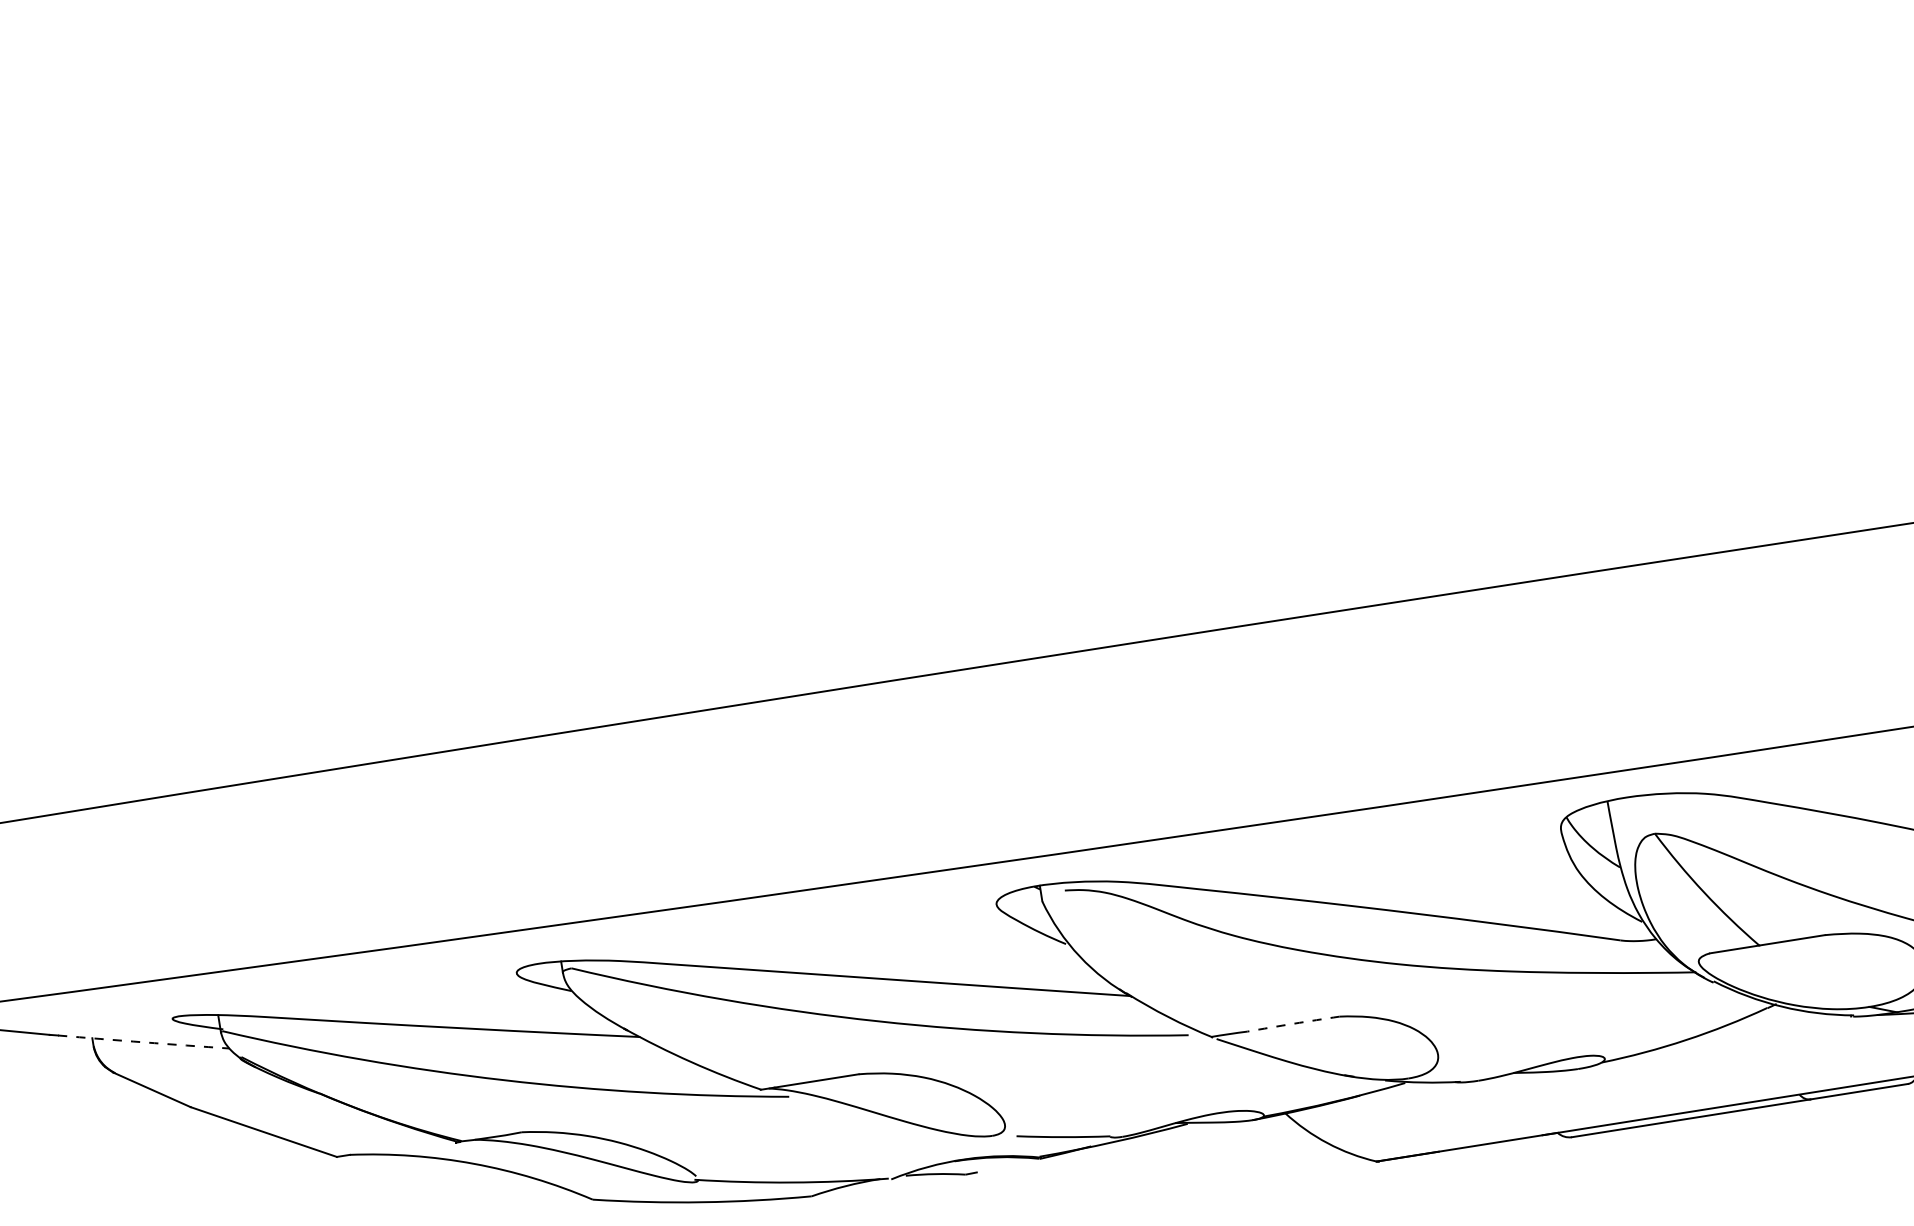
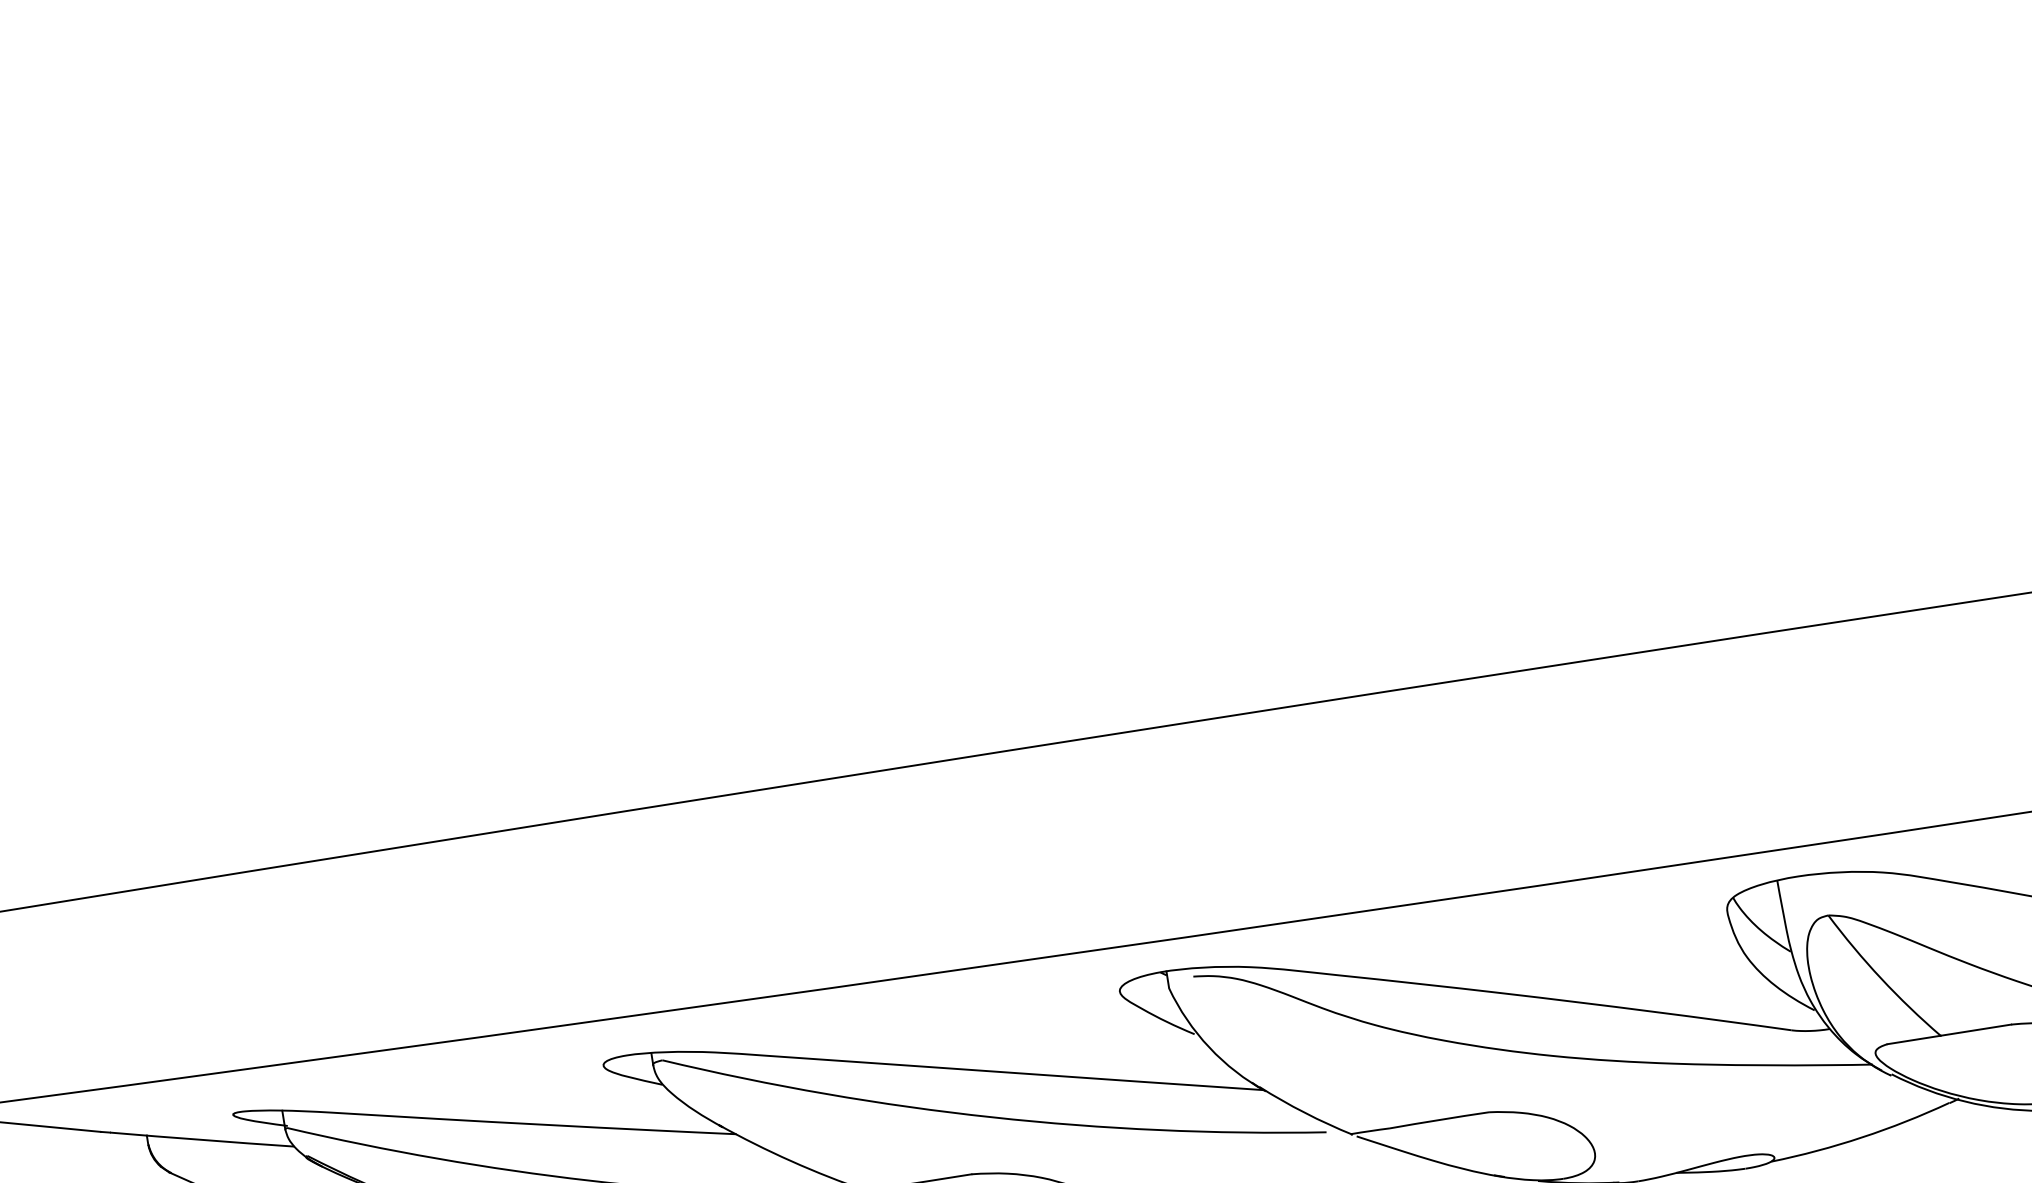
arc: (1293, 1023) -> (1439, 1119), dashed -> solid
arc: (143, 1042) -> (201, 1140), dashed -> solid

